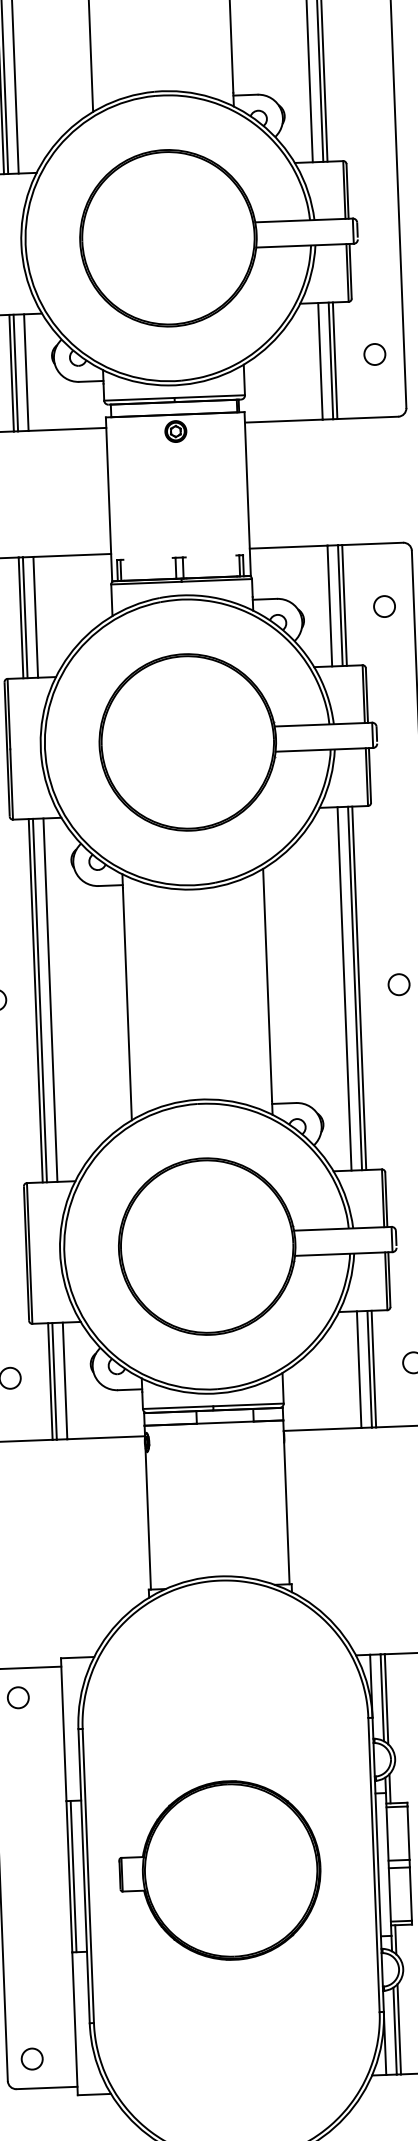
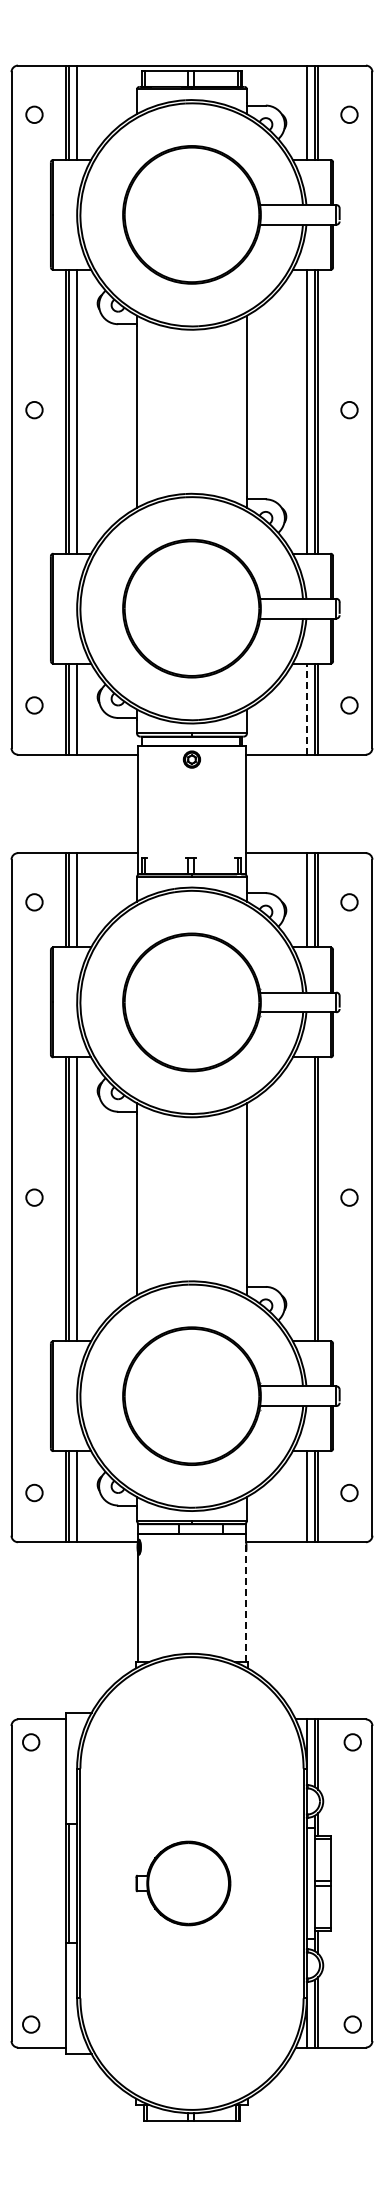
line: (320, 361) -> (306, 709), solid -> dashed
line: (344, 989) -> (306, 1199), removed
line: (286, 1502) -> (246, 1598), solid -> dashed
part: (220, 1870) -> (183, 1883), size x0.6

